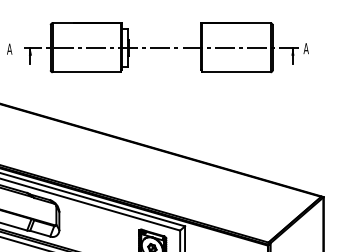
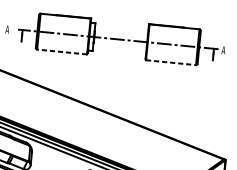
line: (86, 72) -> (61, 52), solid -> dashed
line: (236, 72) -> (171, 62), solid -> dashed

